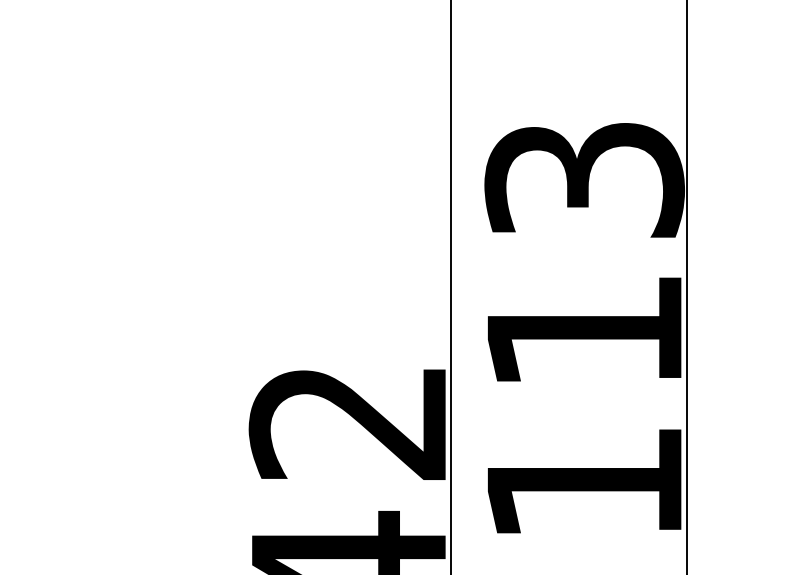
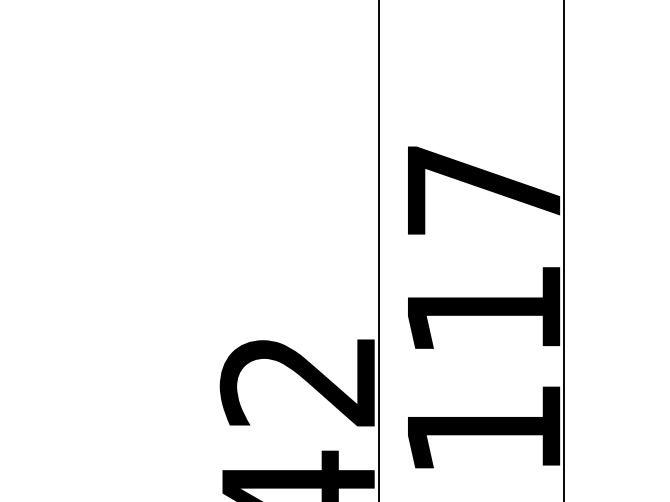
text: (583, 180) -> (483, 190), 113 -> 117

